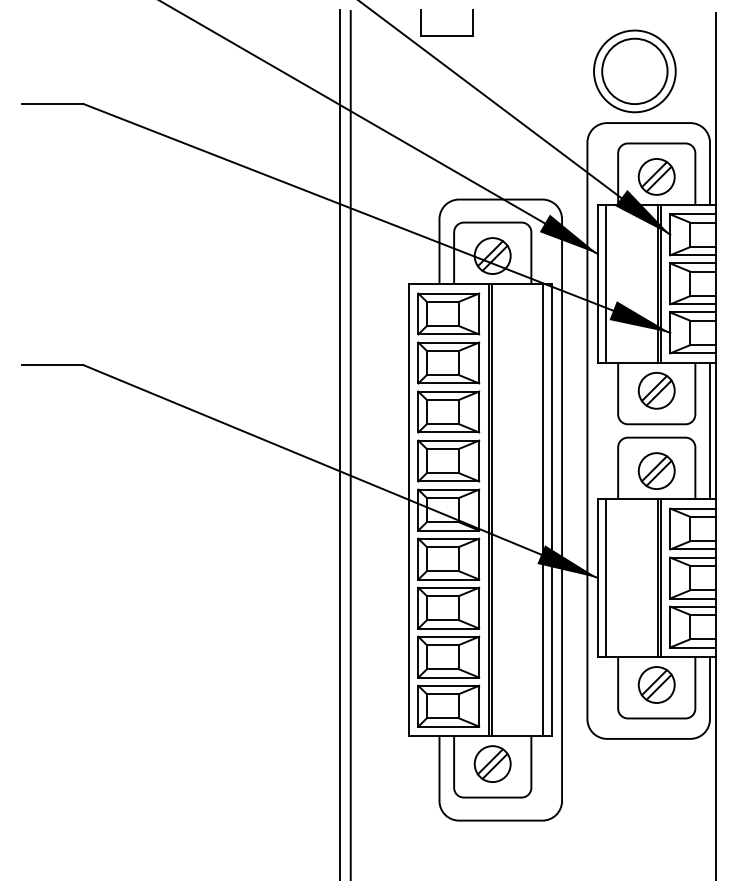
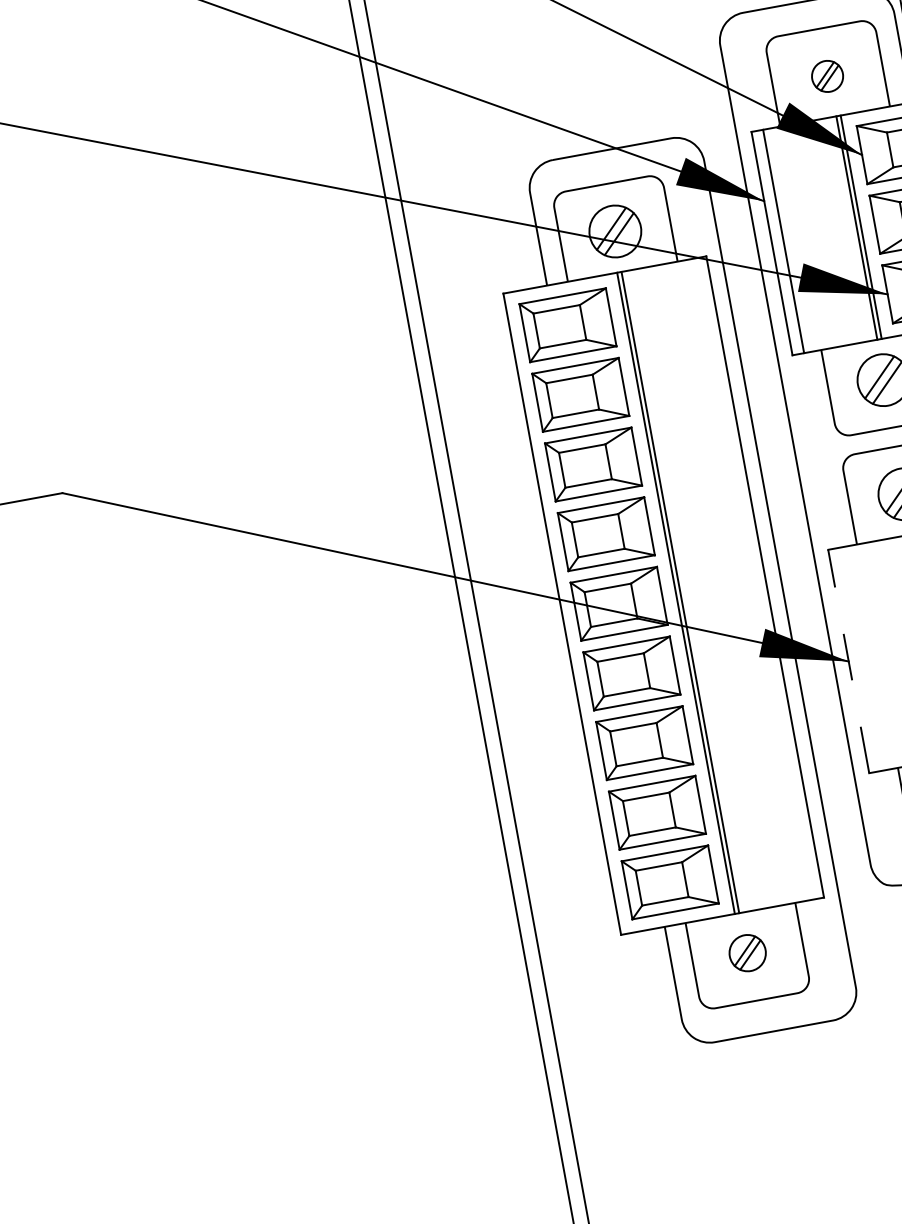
part: (656, 176) -> (827, 75), size x0.6
line: (543, 509) -> (753, 578), removed
line: (606, 577) -> (860, 658), removed
line: (597, 578) -> (848, 662), solid -> dashed
part: (492, 763) -> (747, 952), size x0.7

